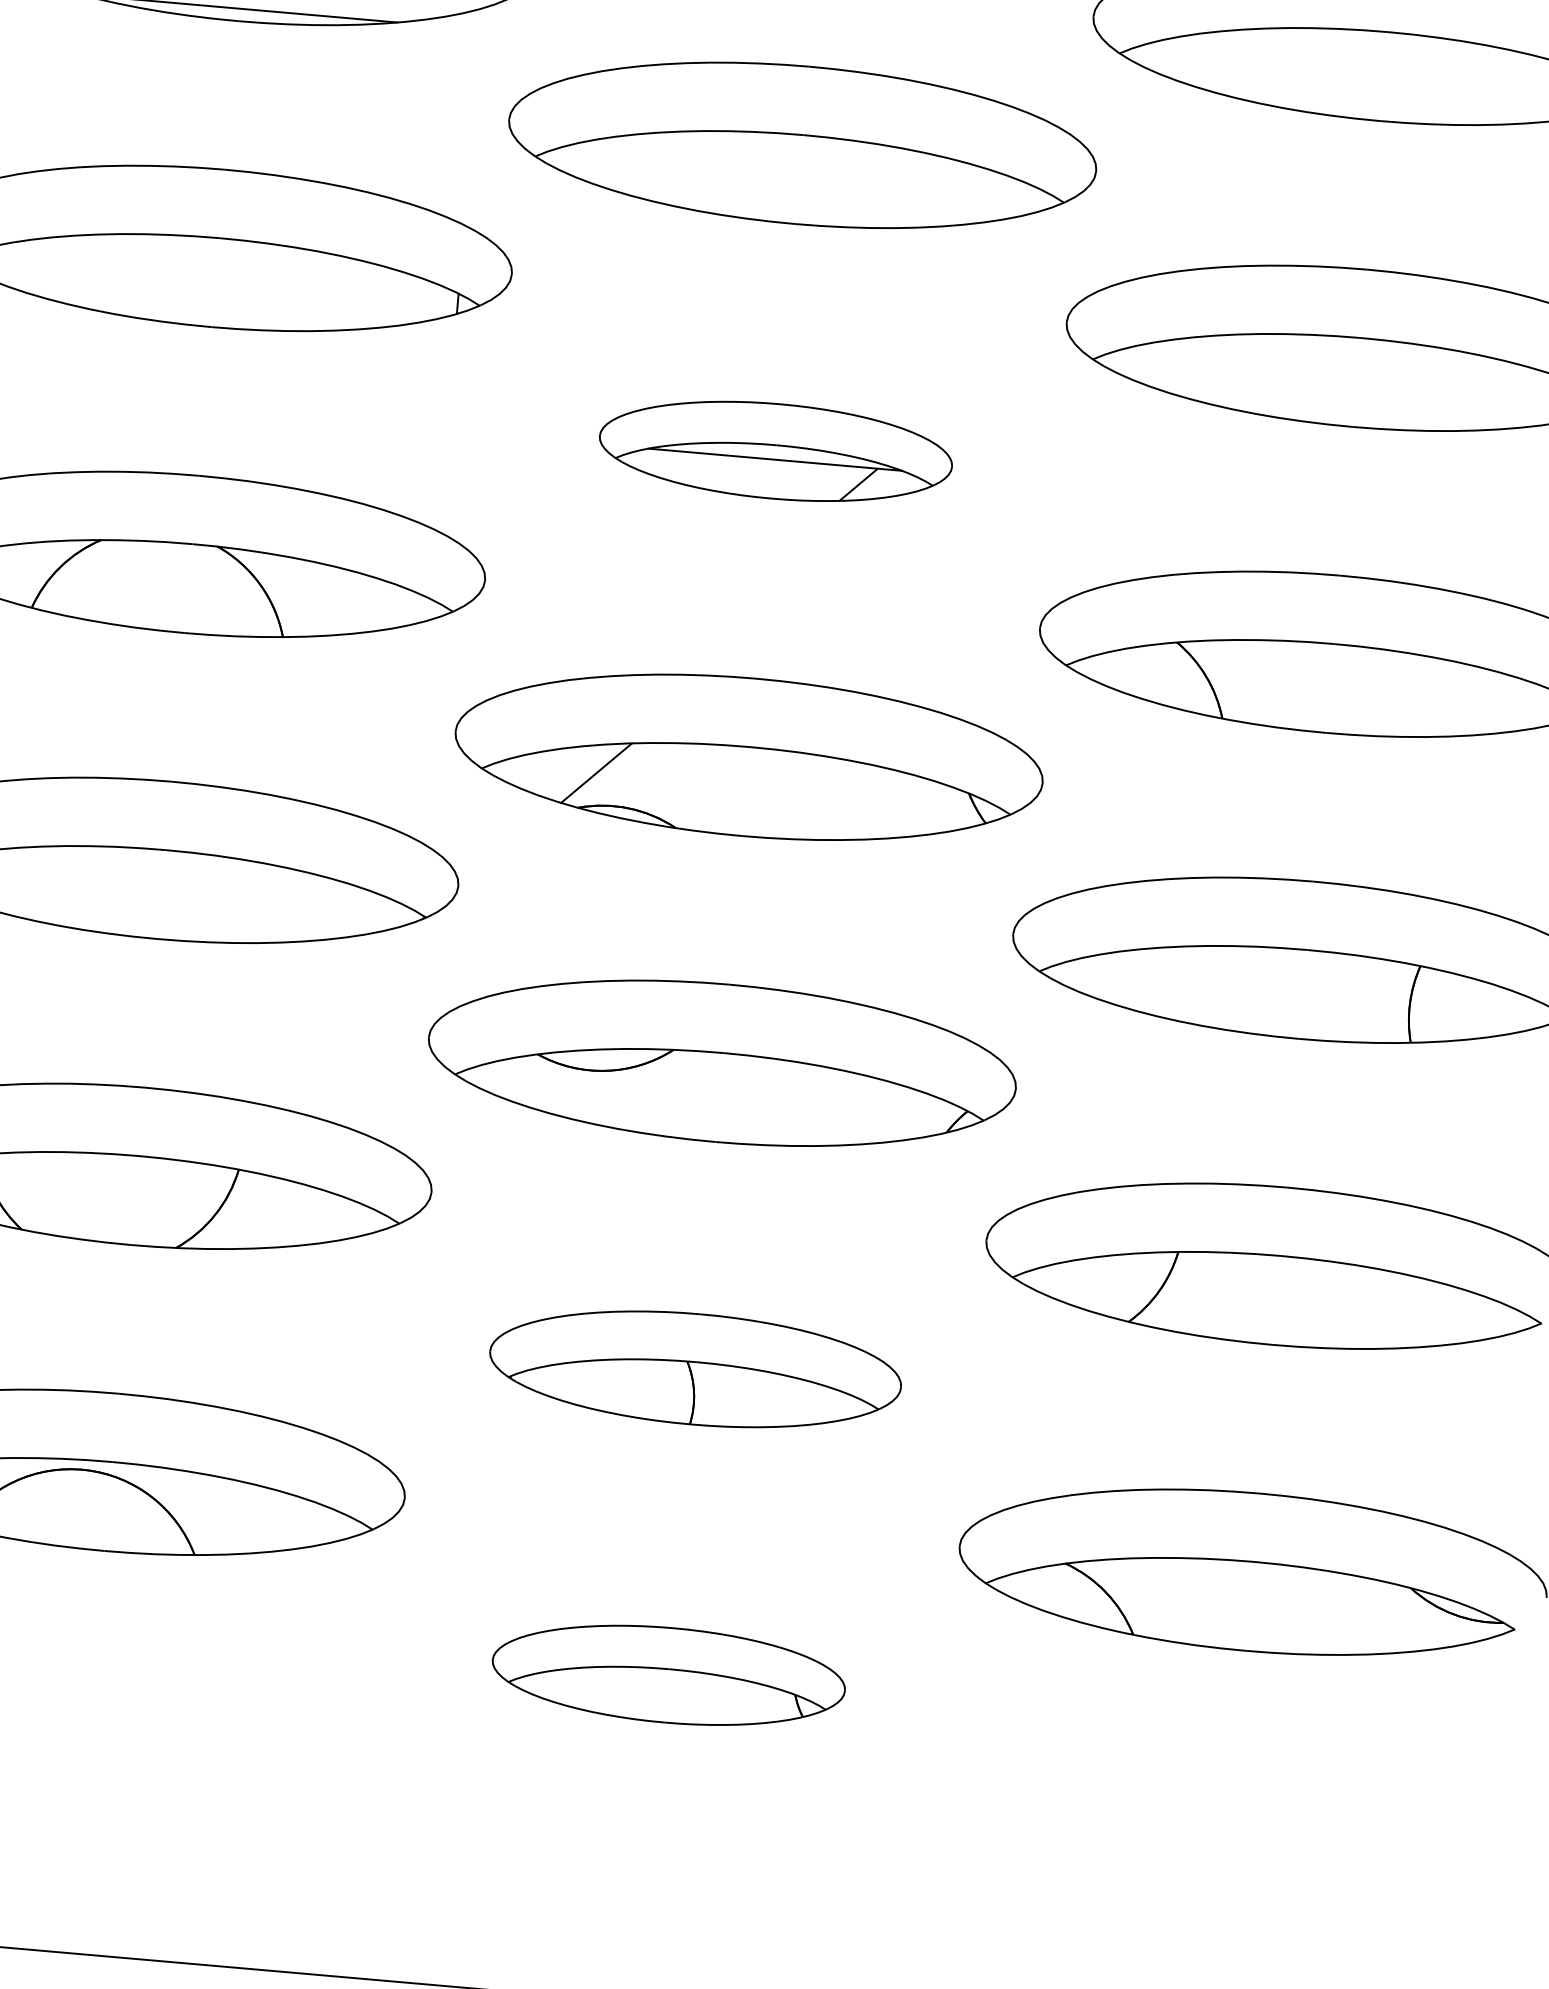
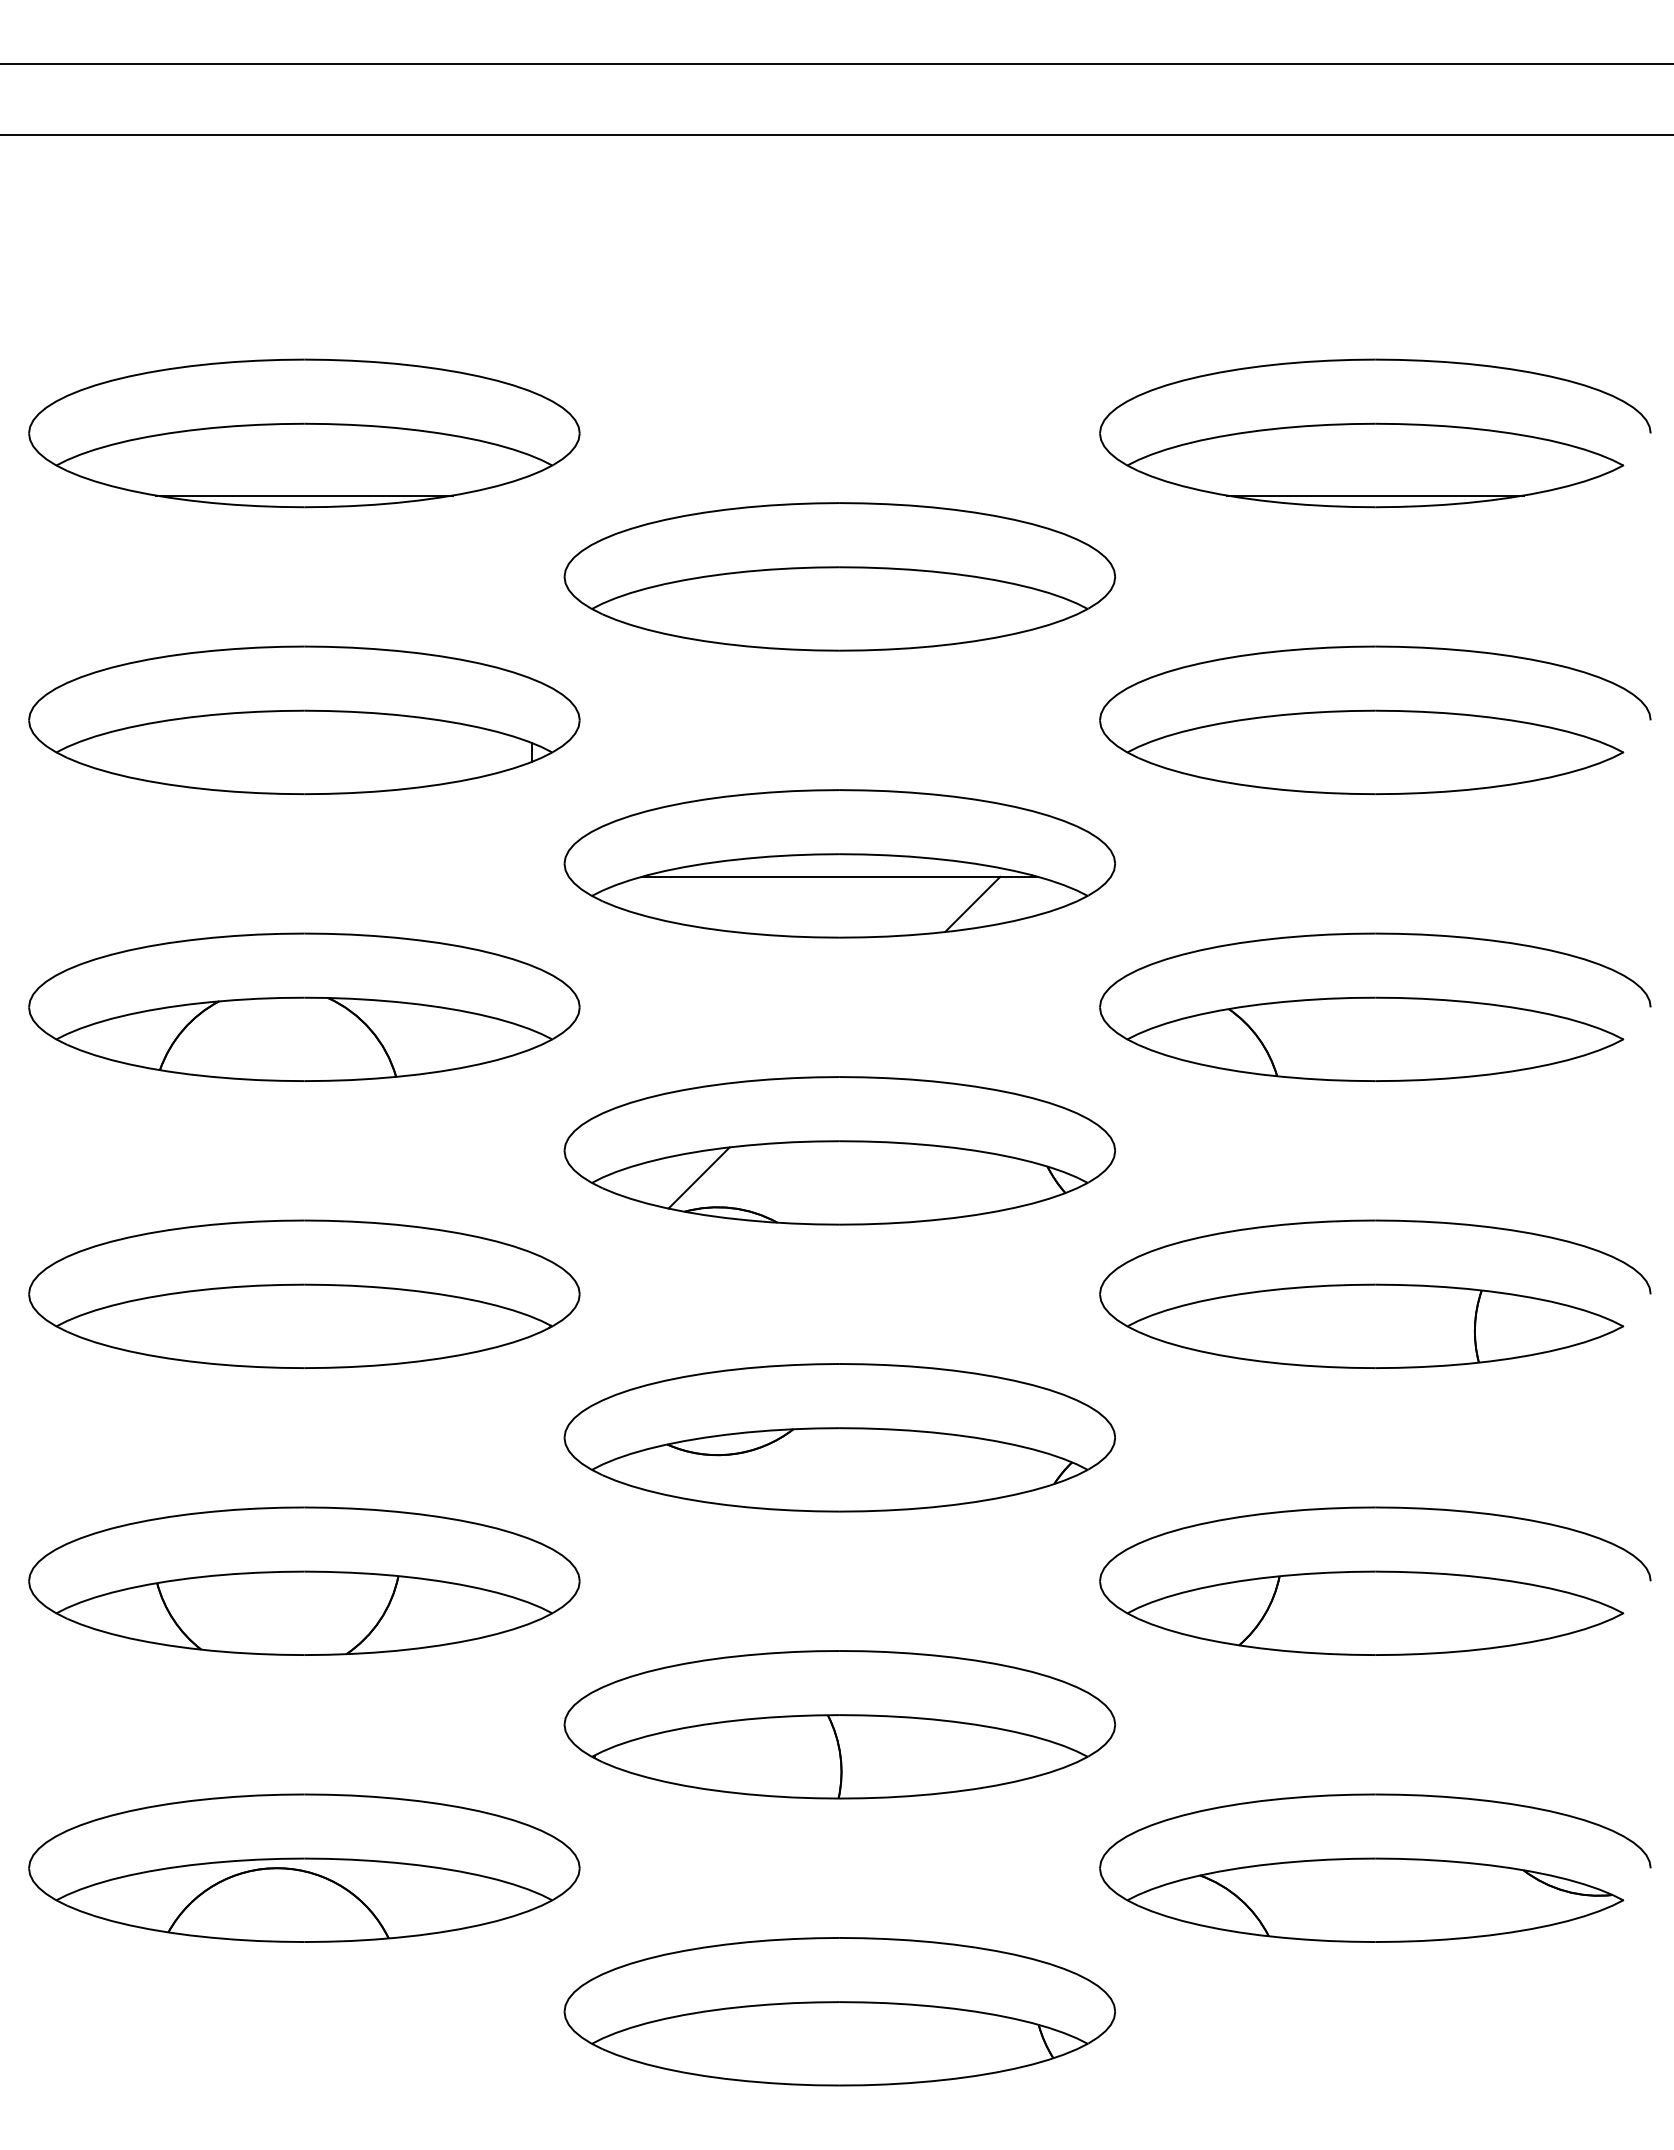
line: (1380, 108) -> (1374, 495), added
part: (775, 450) -> (839, 863), size x1.67
part: (695, 1368) -> (839, 1724), size x1.43
part: (668, 1674) -> (839, 2011), size x1.67

